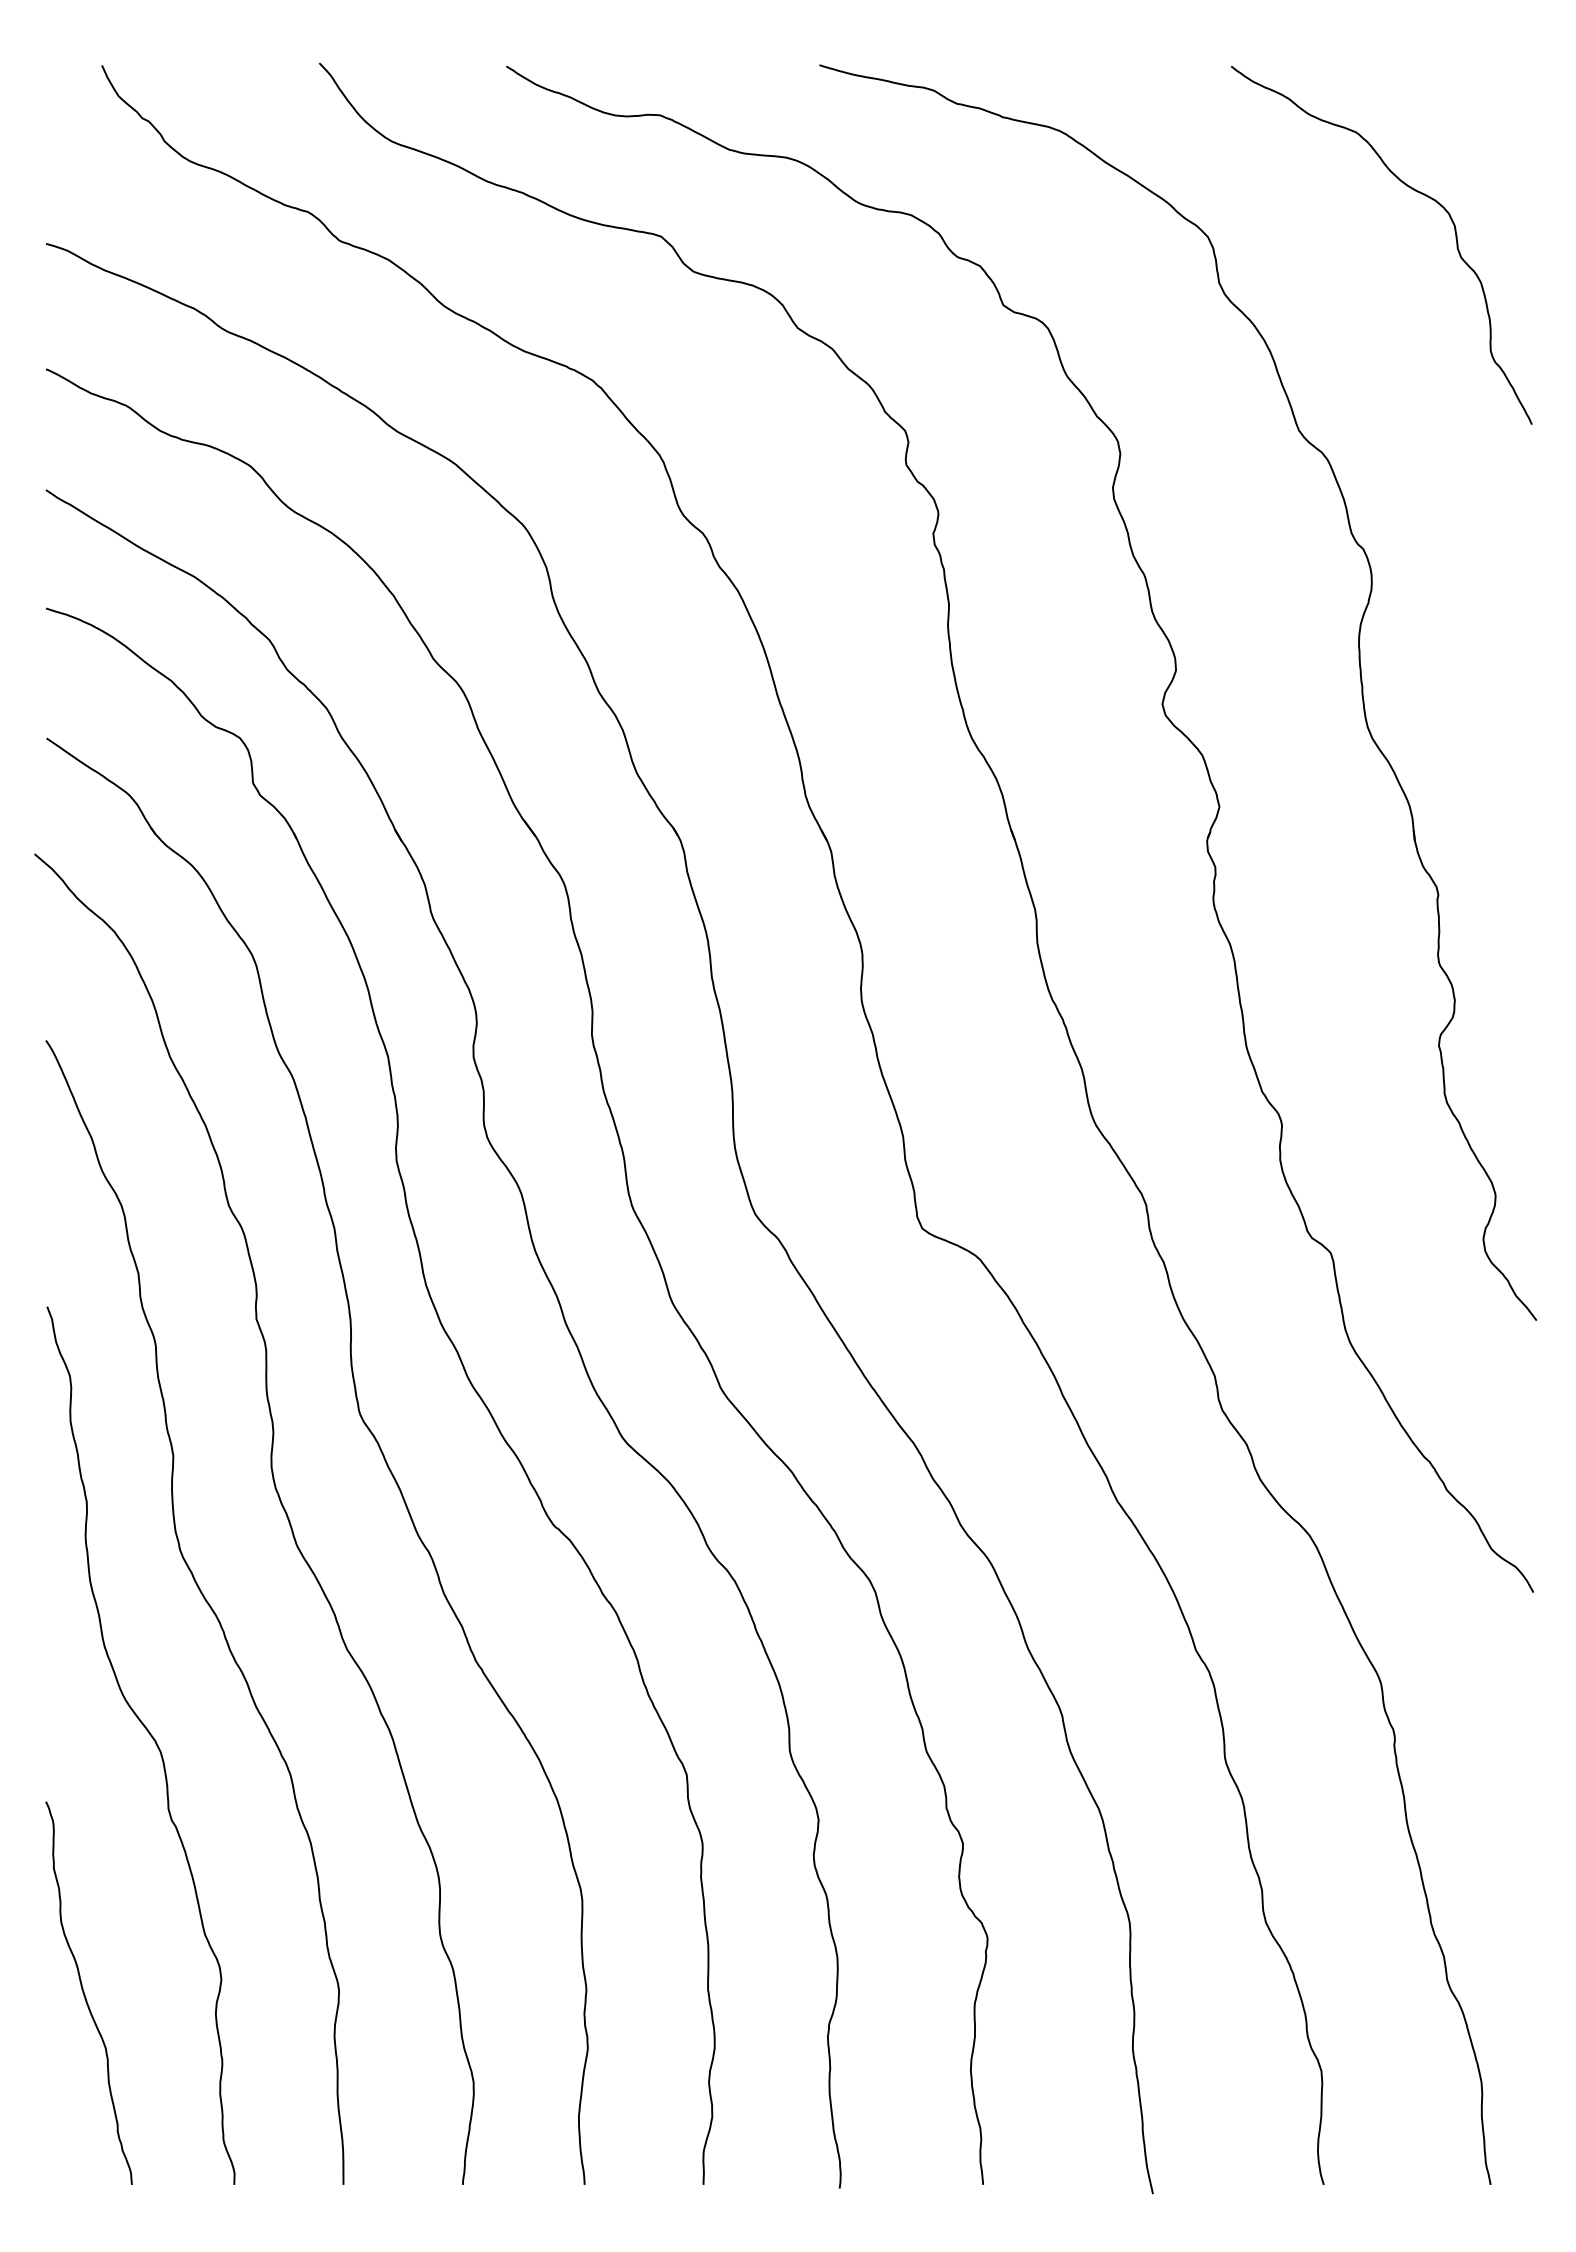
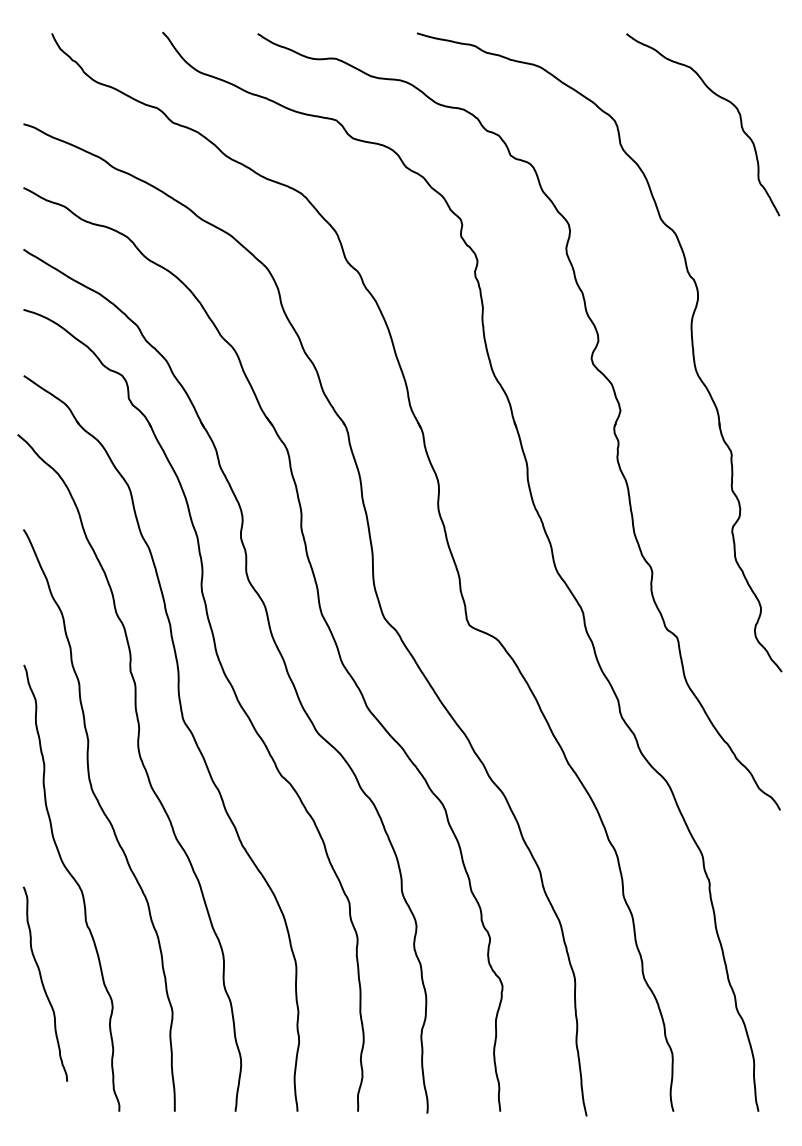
curve: (85, 1991) -> (43, 983), moved

